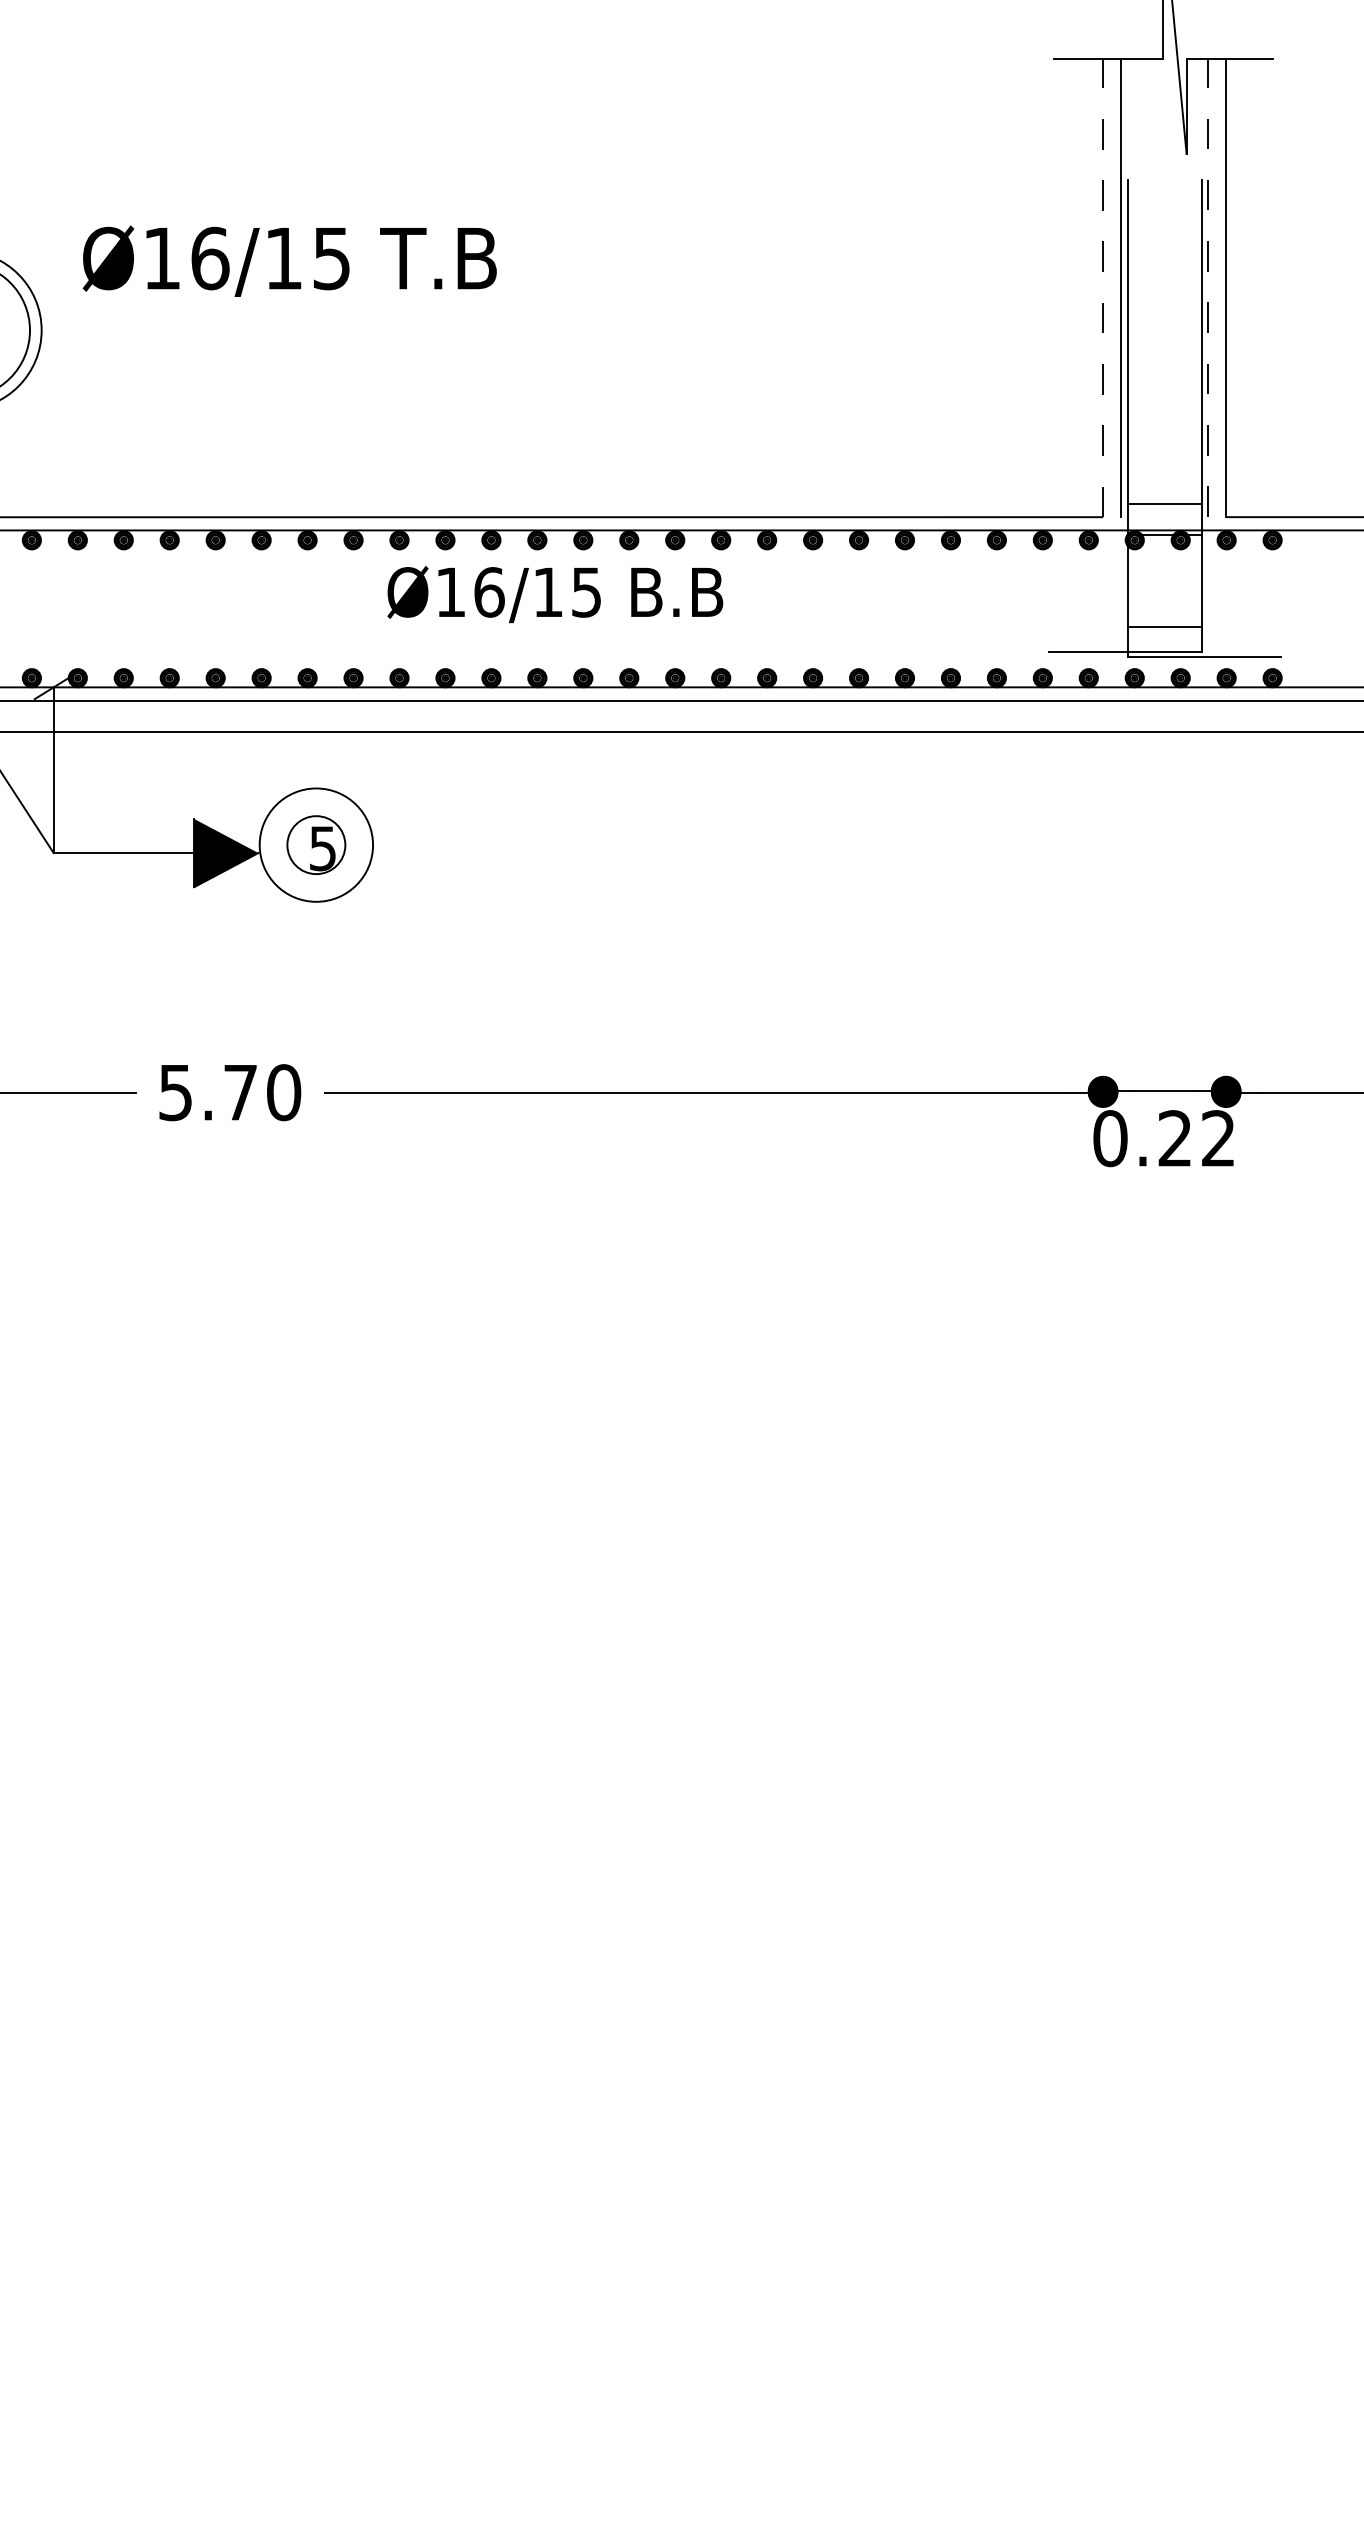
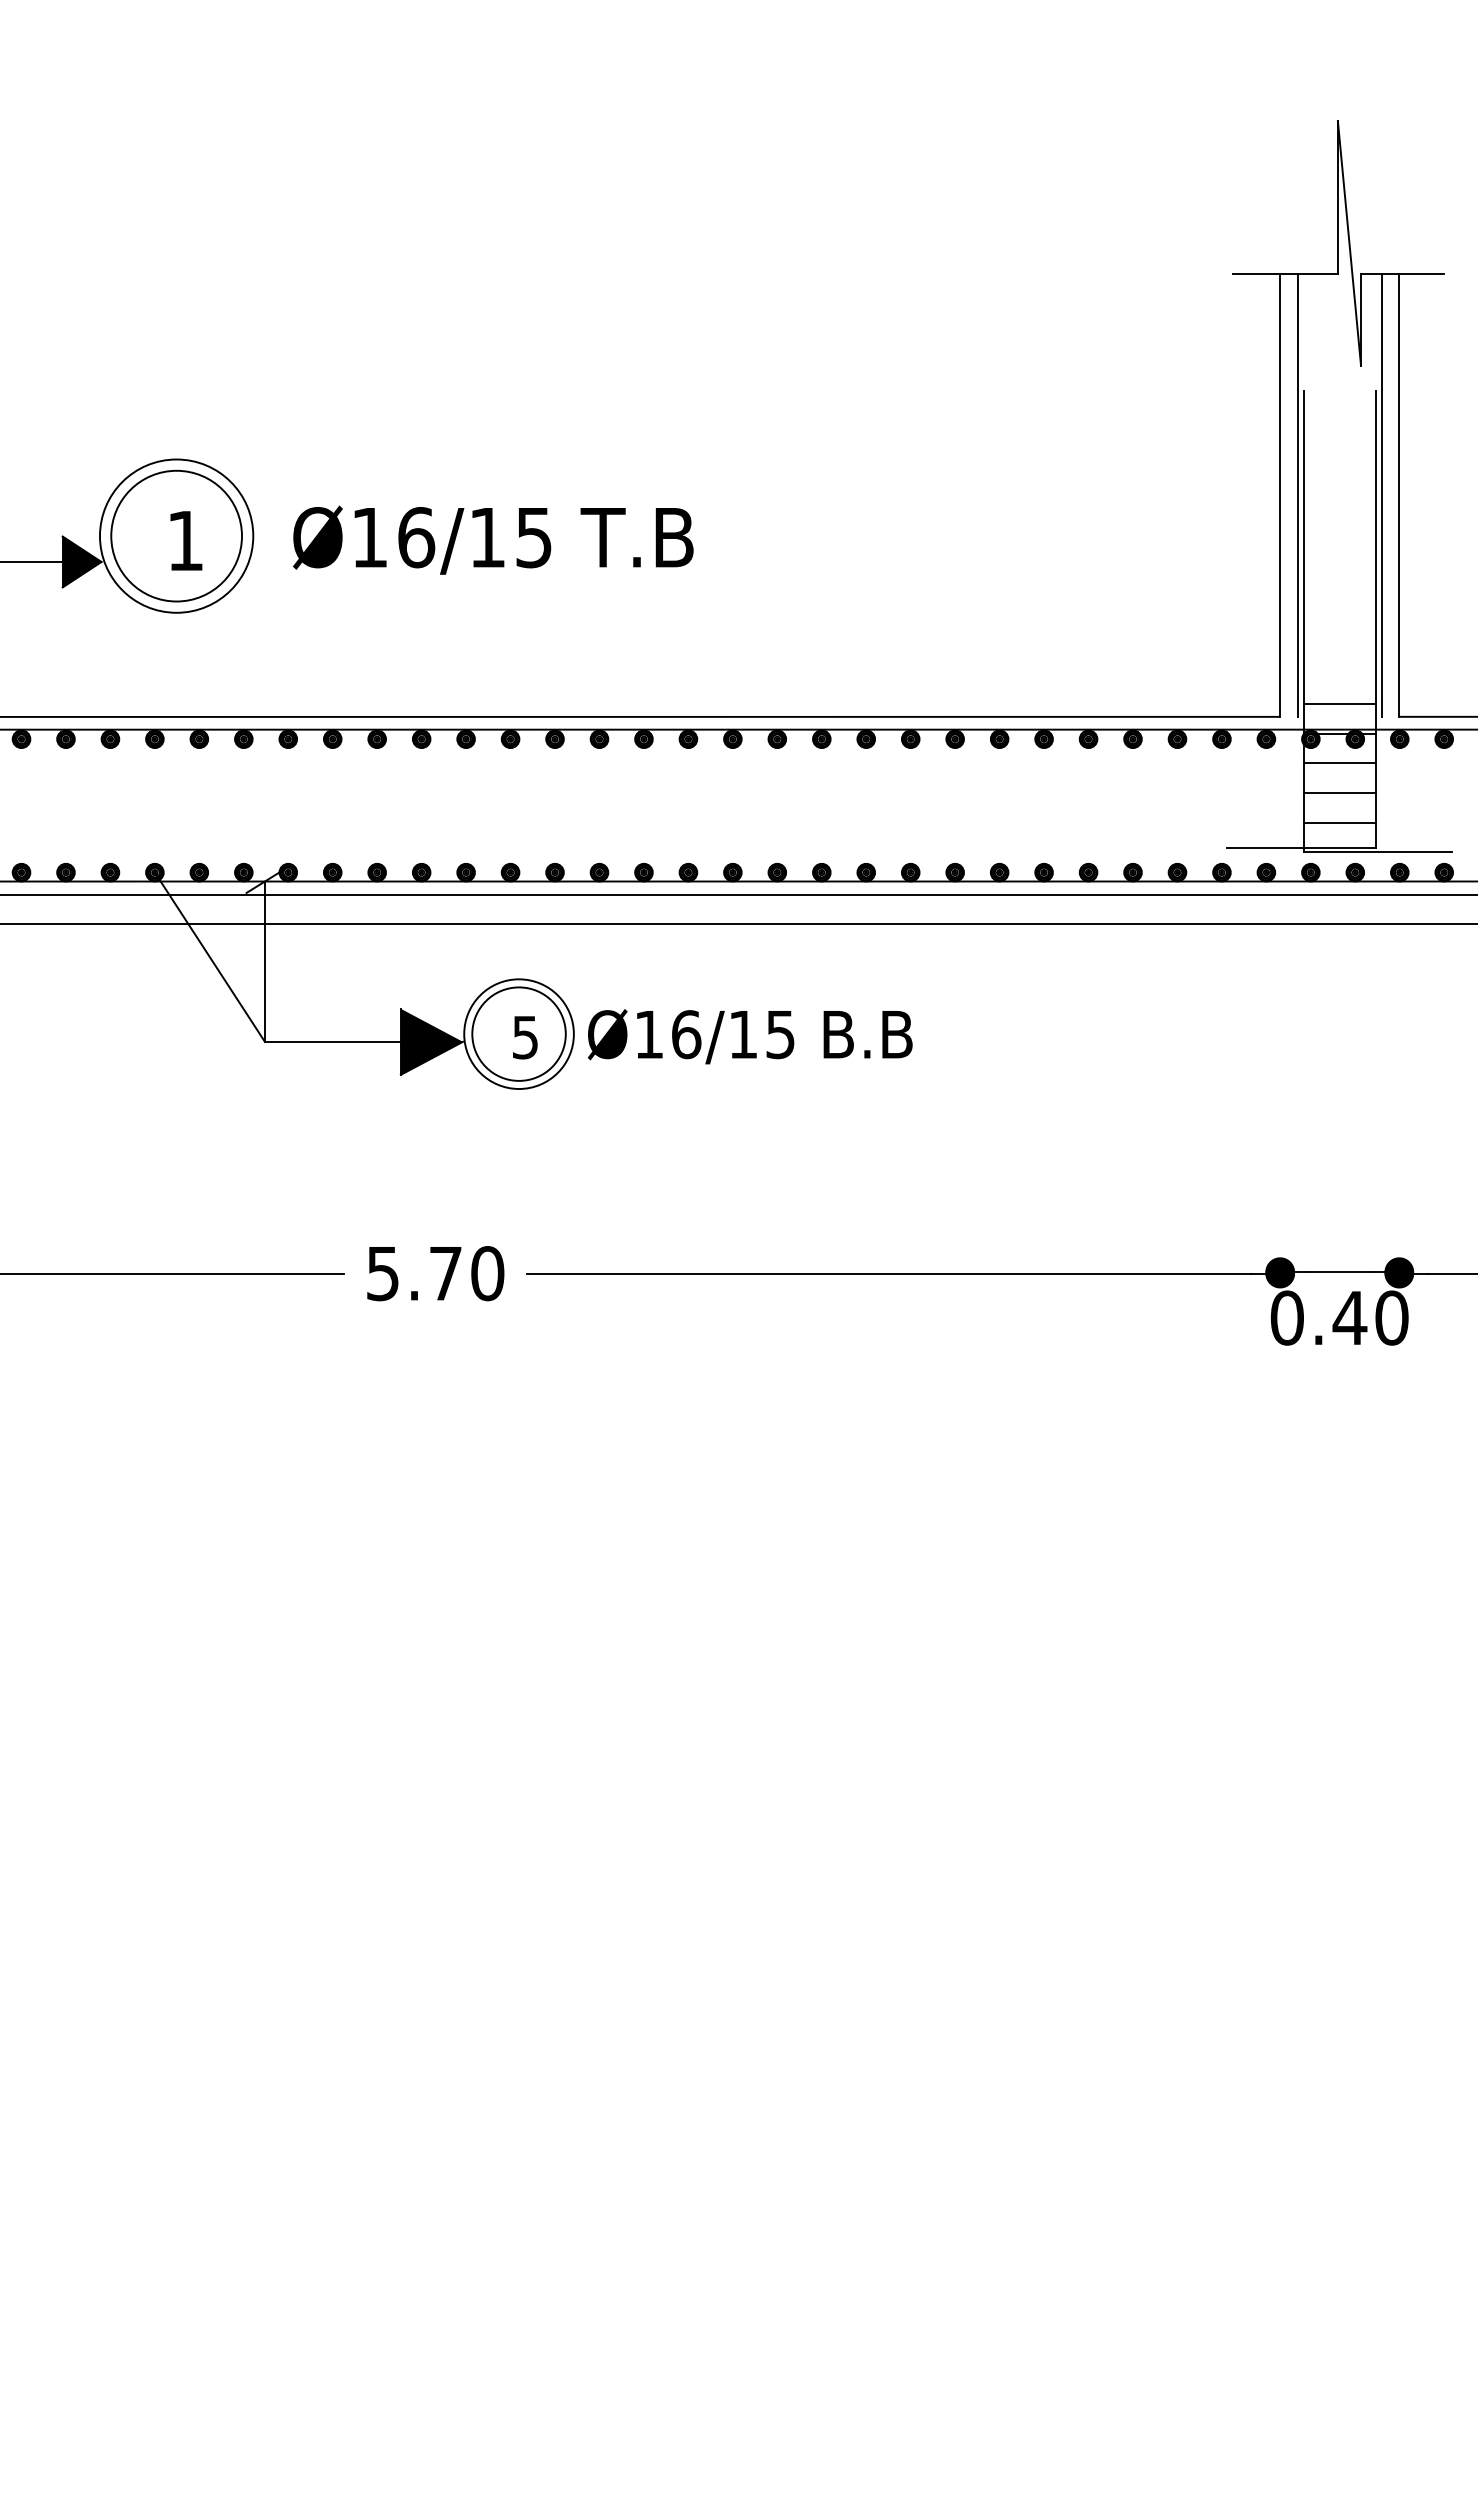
text: (289, 260) -> (493, 539), moved
line: (1207, 287) -> (1381, 494), dashed -> solid
line: (1103, 288) -> (1280, 495), dashed -> solid
line: (1164, 565) -> (1339, 763), added
text: (554, 594) -> (749, 1036), moved
line: (1164, 596) -> (1339, 793), added
circle: (315, 844) -> (518, 1033), size x1.67
text: (1196, 1138) -> (1370, 1317), 0.22 -> 0.40

